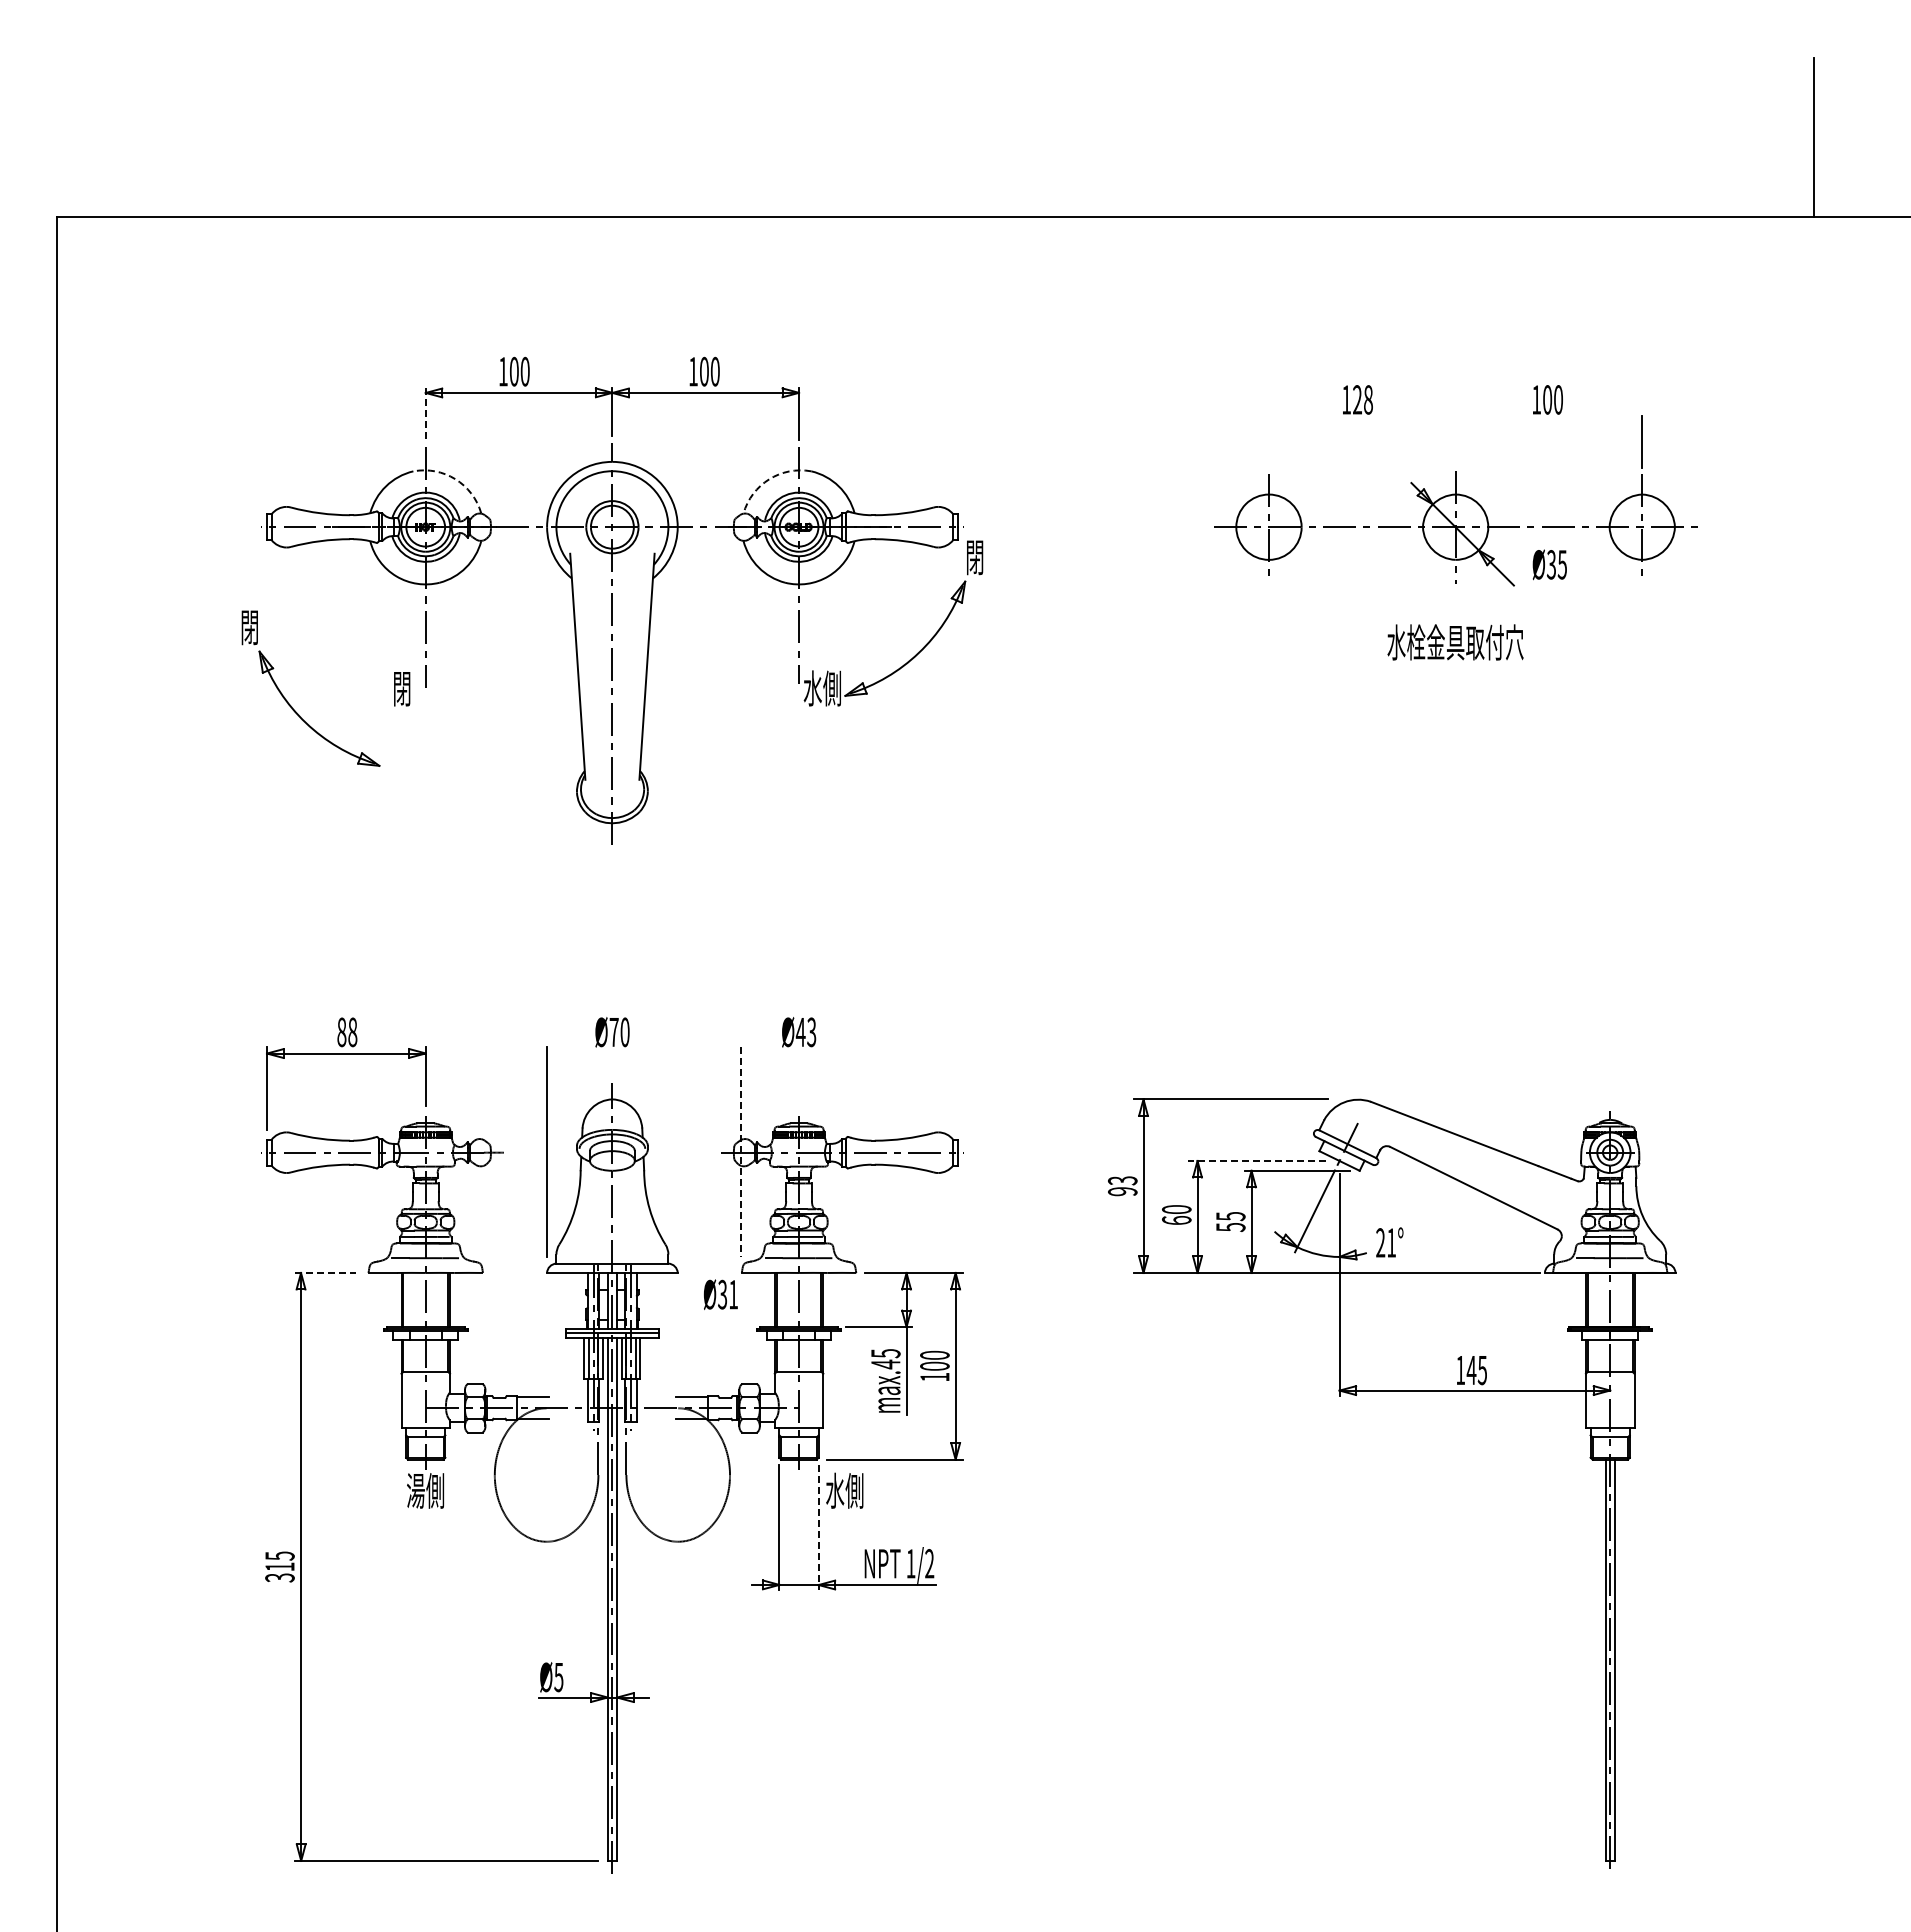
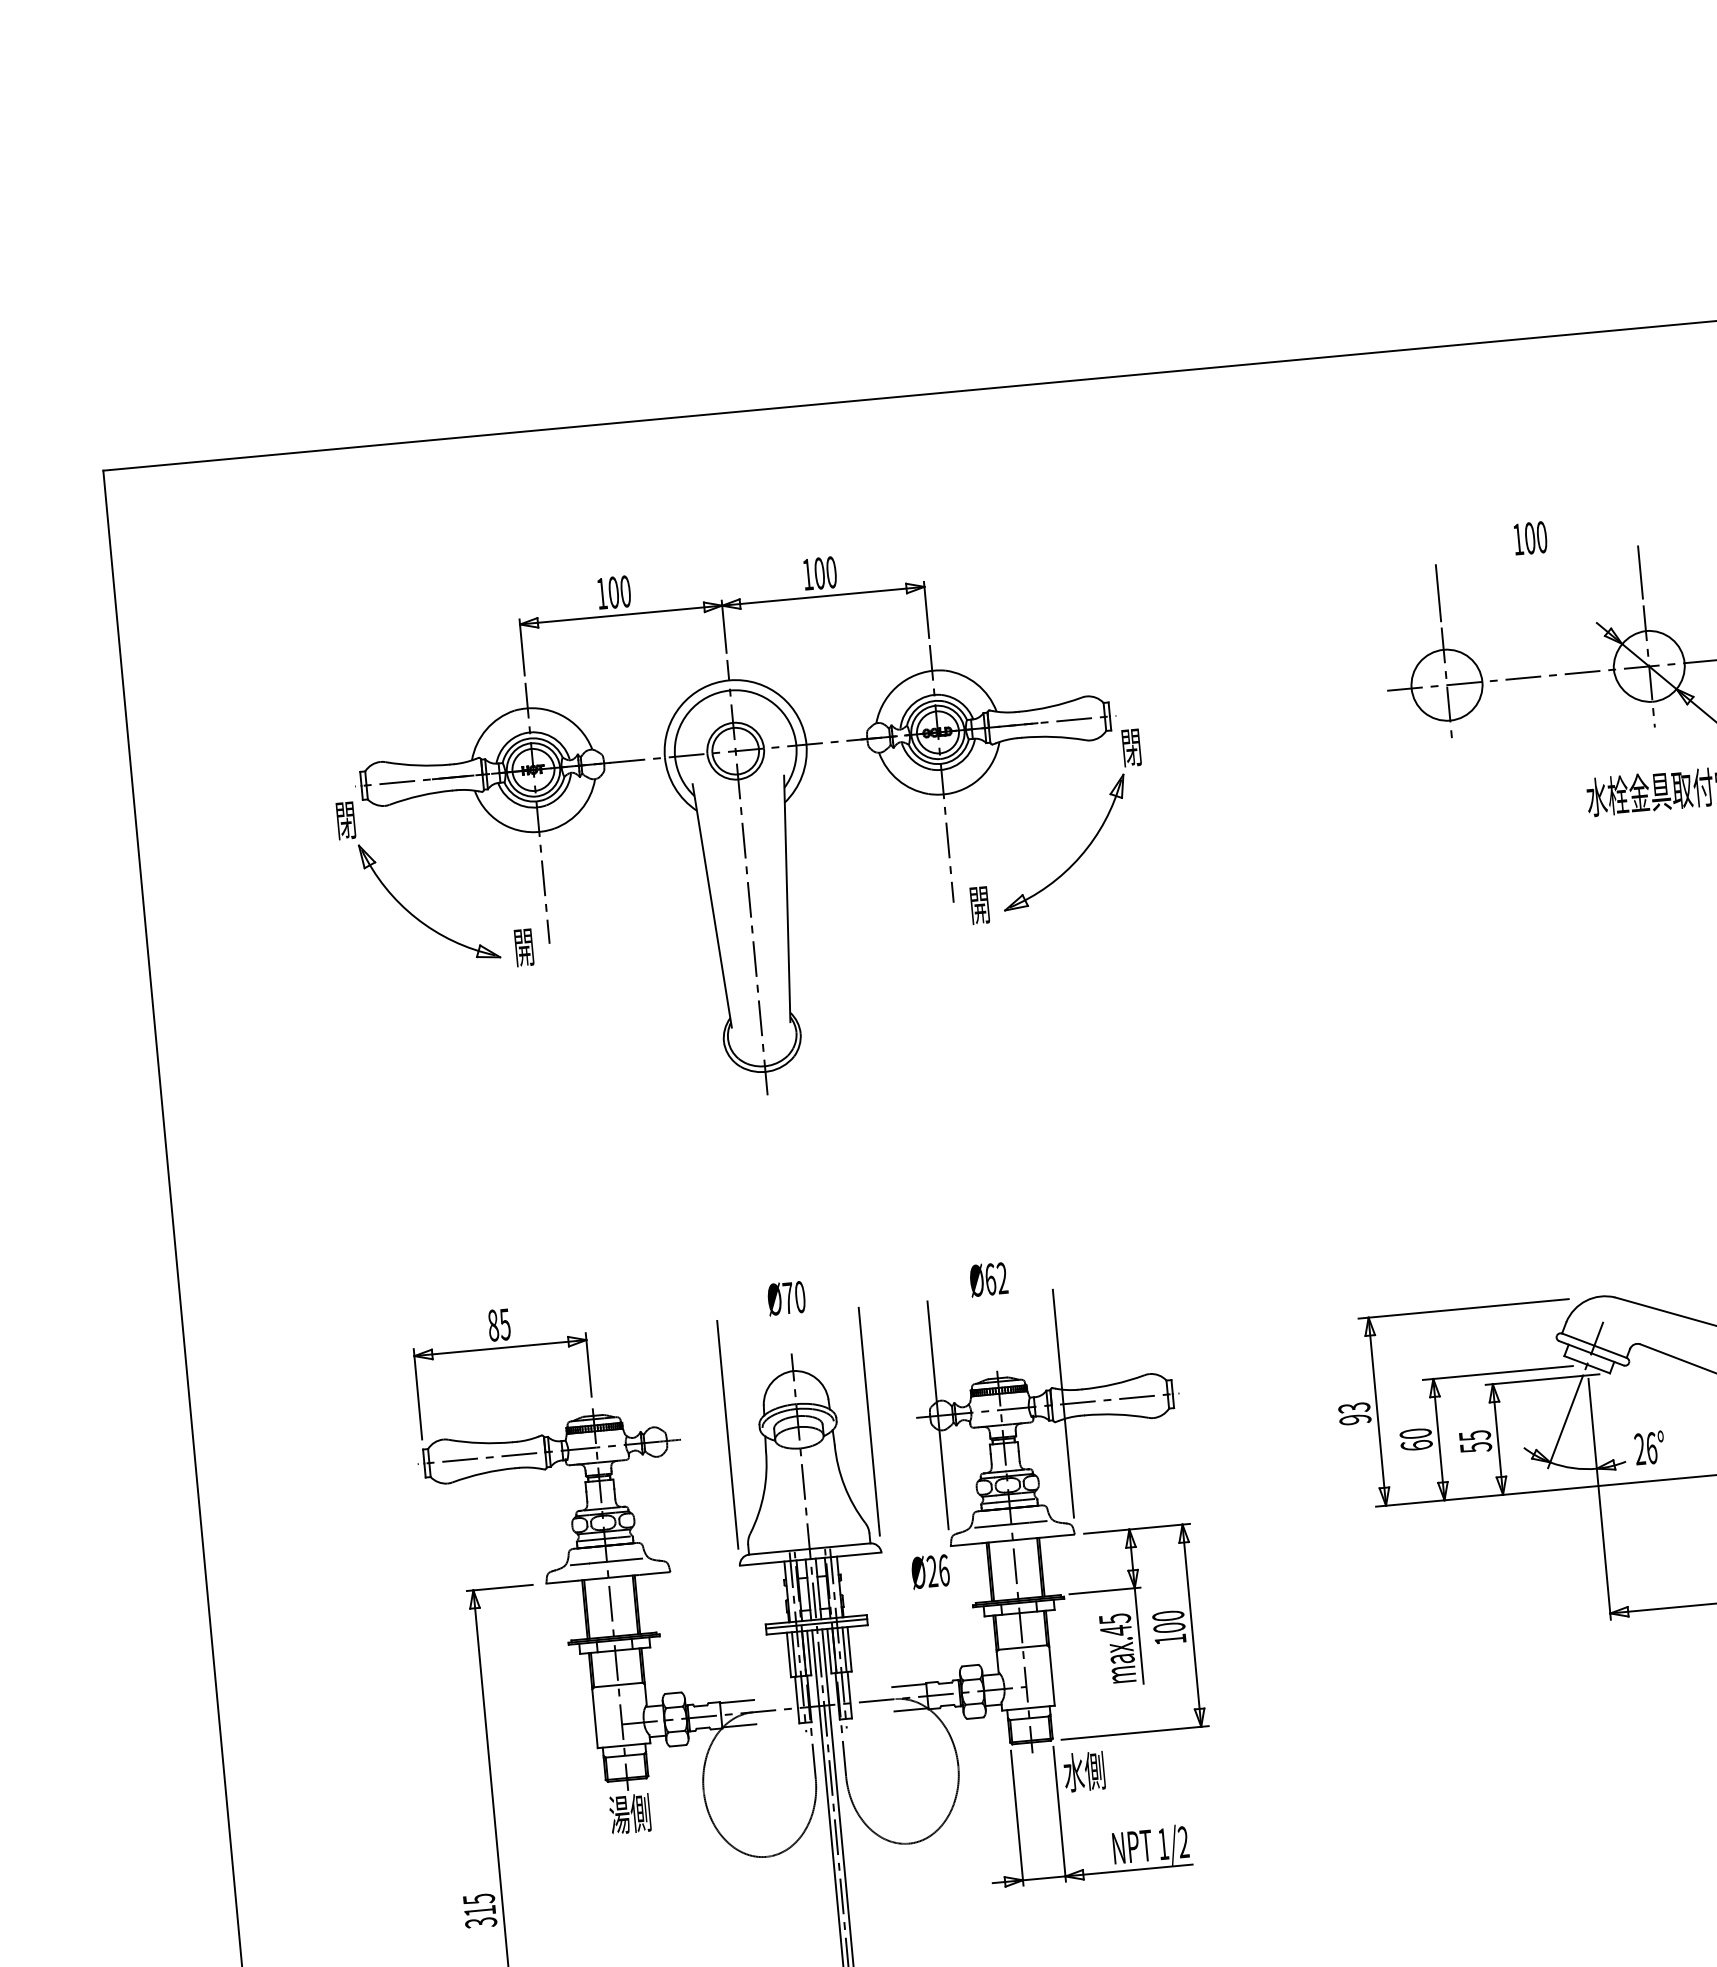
text: (1362, 399) -> (1535, 537), 128 -> 100
line: (425, 414) -> (521, 647), dashed -> solid
line: (1455, 440) -> (1640, 572), added
line: (1268, 442) -> (1437, 593), added
arc: (455, 479) -> (560, 715), dashed -> solid
arc: (769, 479) -> (901, 683), dashed -> solid
text: (821, 688) -> (978, 904), 水側 -> 開
text: (401, 691) -> (523, 950), 閉 -> 開
part: (291, 705) -> (398, 900), moved
text: (352, 1032) -> (504, 1324), 88 -> 85
text: (805, 1032) -> (995, 1279), Ø43 -> Ø62
line: (677, 1152) -> (869, 1422), added
line: (741, 1152) -> (938, 1415), dashed -> solid
line: (856, 1152) -> (1062, 1404), added
line: (1256, 1160) -> (1497, 1372), dashed -> solid
text: (1391, 1242) -> (1651, 1447), 21° -> 26°
line: (325, 1272) -> (499, 1587), dashed -> solid
text: (728, 1294) -> (938, 1570), Ø31 -> Ø26
line: (818, 1528) -> (1059, 1815), dashed -> solid

